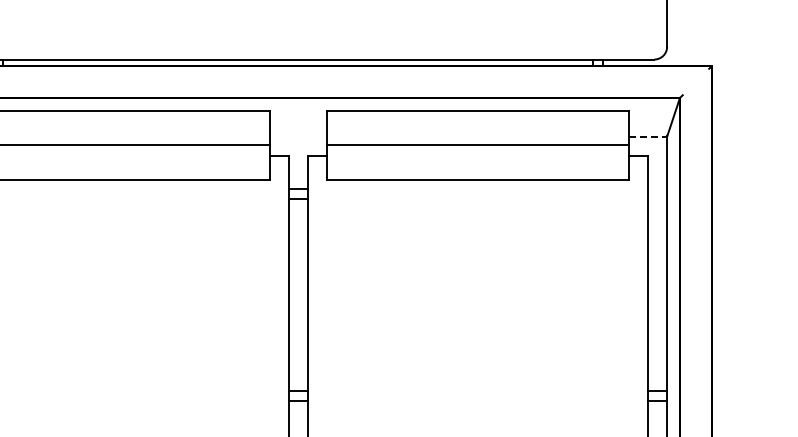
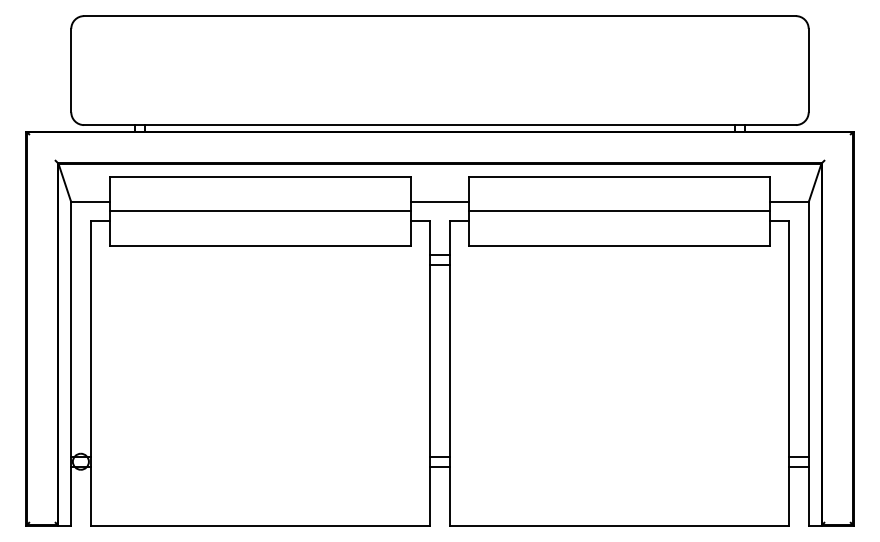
line: (297, 136) -> (439, 202), added
line: (647, 136) -> (789, 202), dashed -> solid

